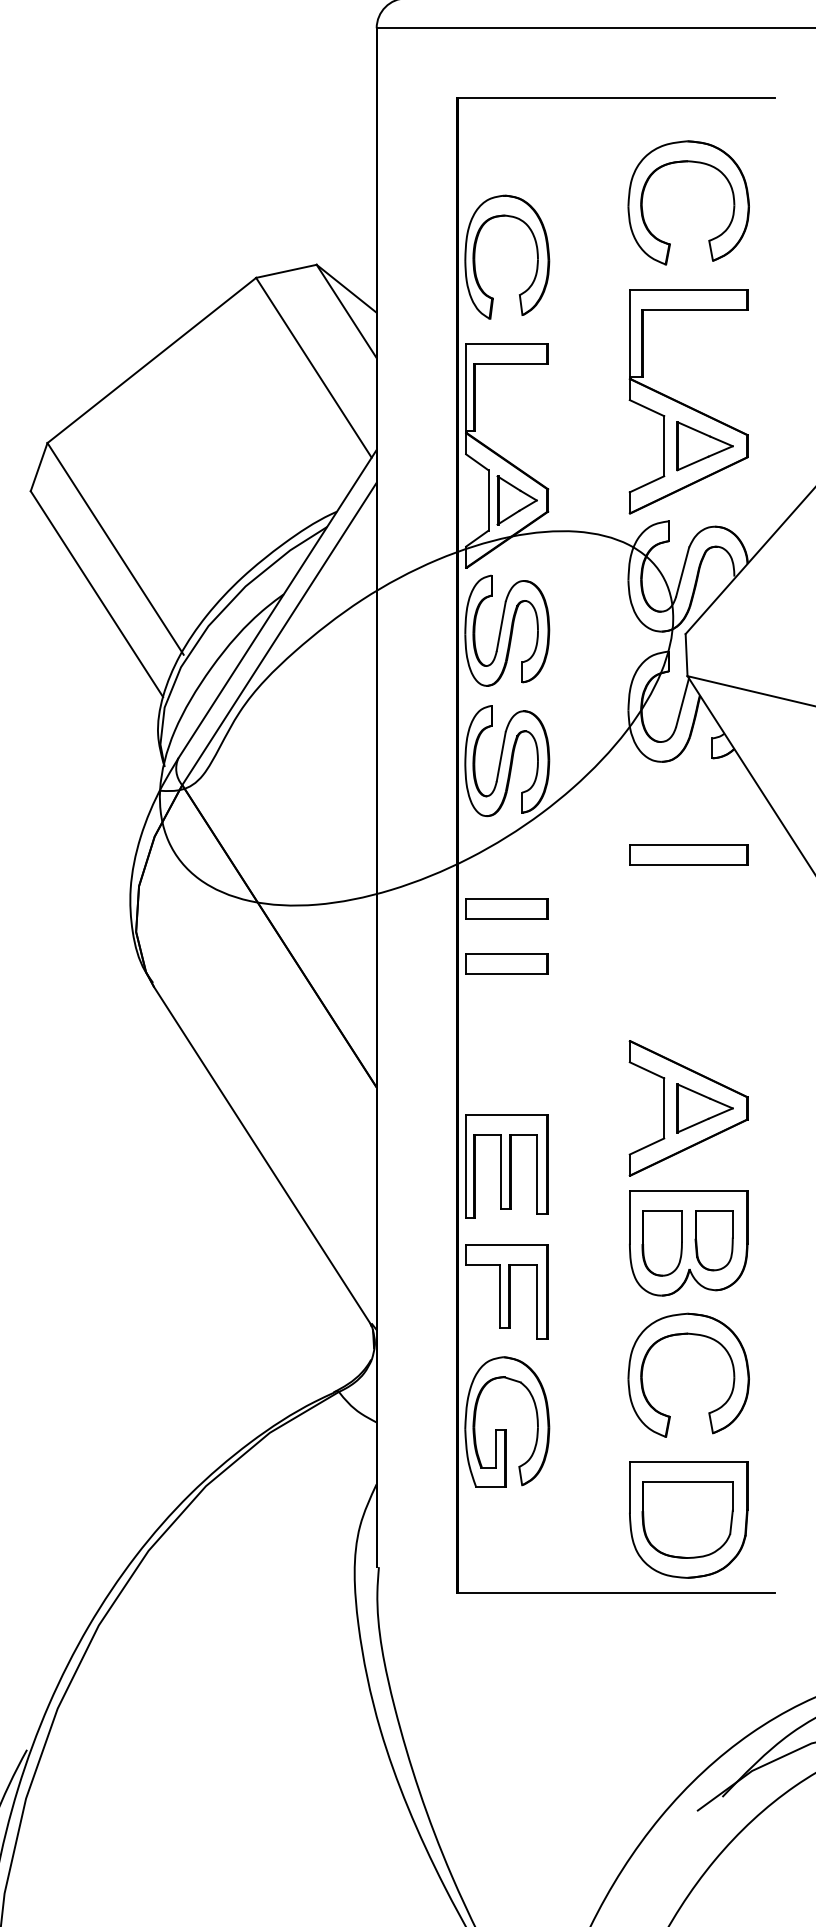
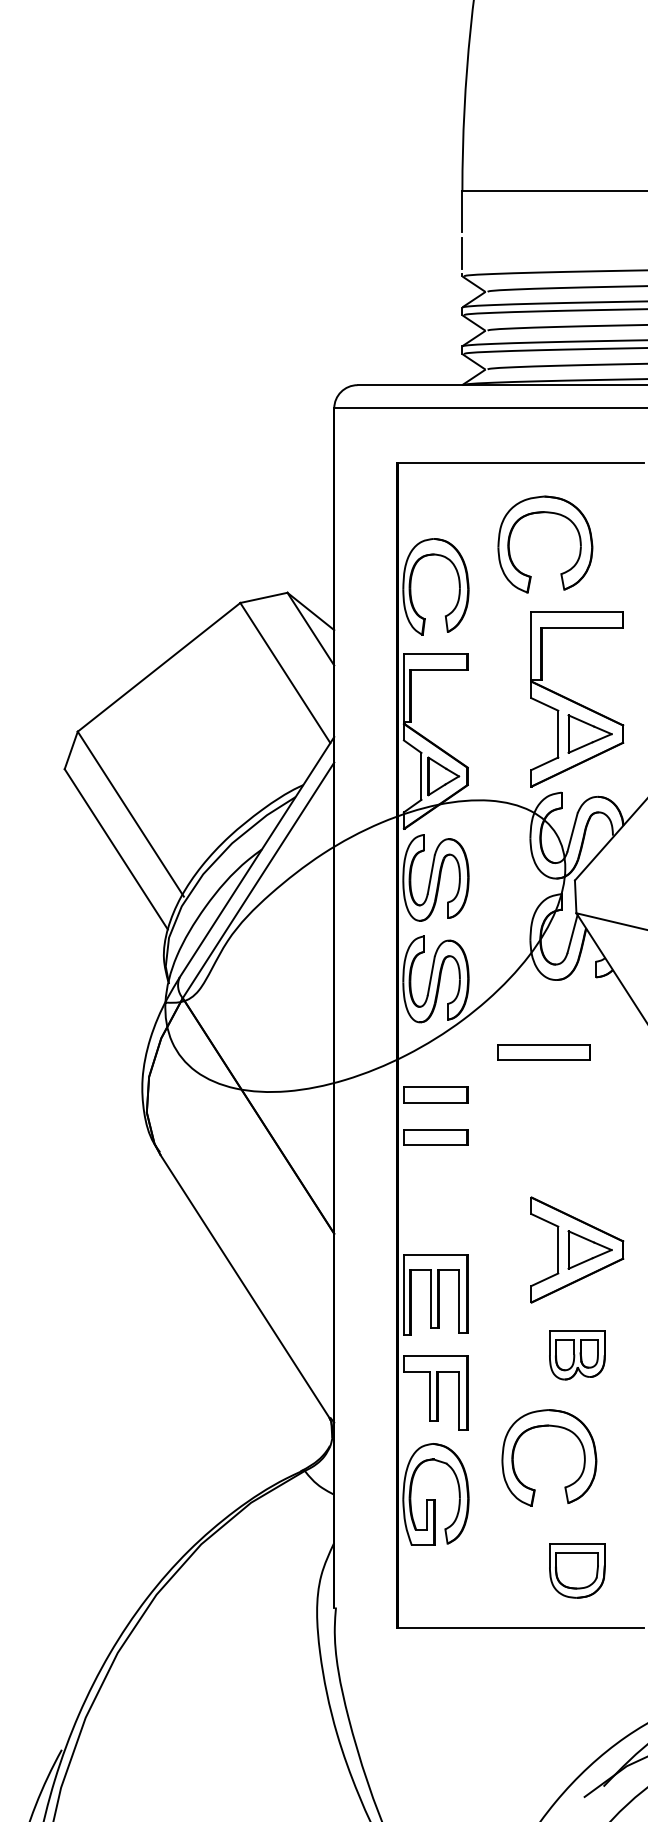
part: (688, 163) -> (545, 513), moved
part: (687, 854) -> (543, 1052), moved
part: (688, 1242) -> (577, 1354), size x0.6
part: (695, 1336) -> (554, 1427), moved
part: (688, 1519) -> (577, 1570), size x0.6

